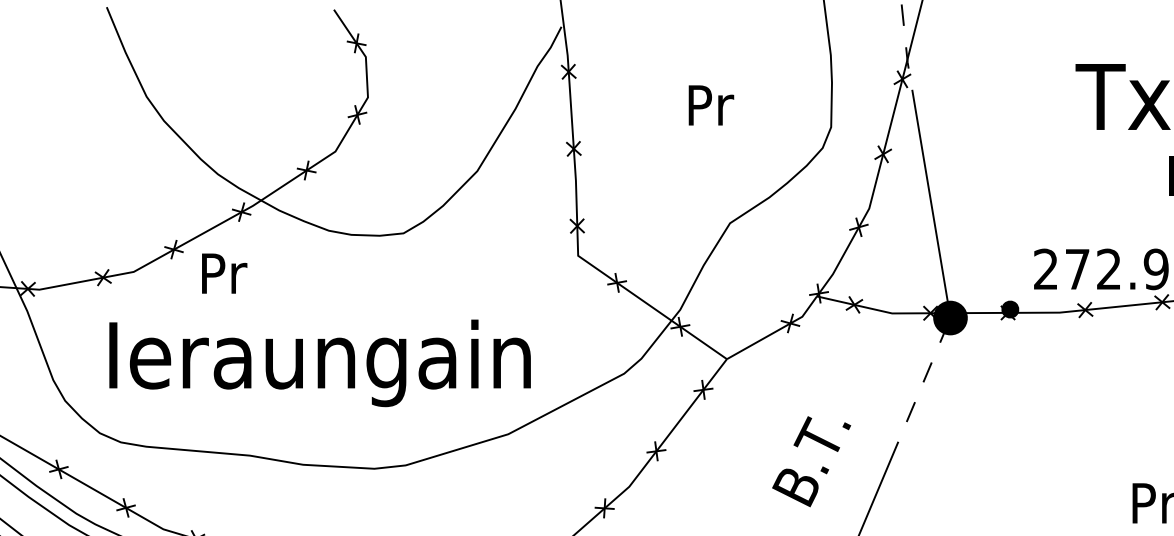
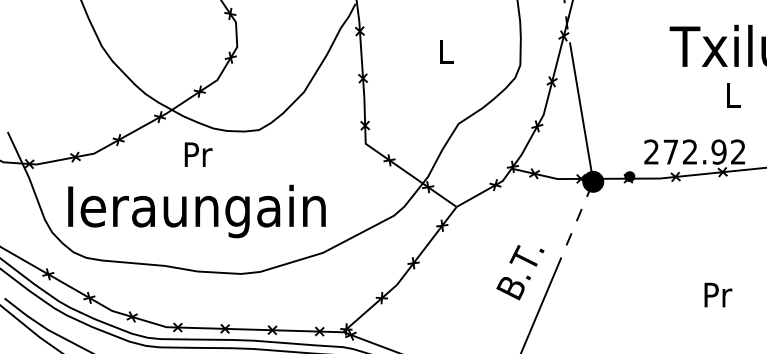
text: (710, 104) -> (446, 51), Pr -> L
text: (224, 273) -> (198, 154), moved
text: (319, 363) -> (196, 211), moved
text: (811, 461) -> (520, 272), moved

